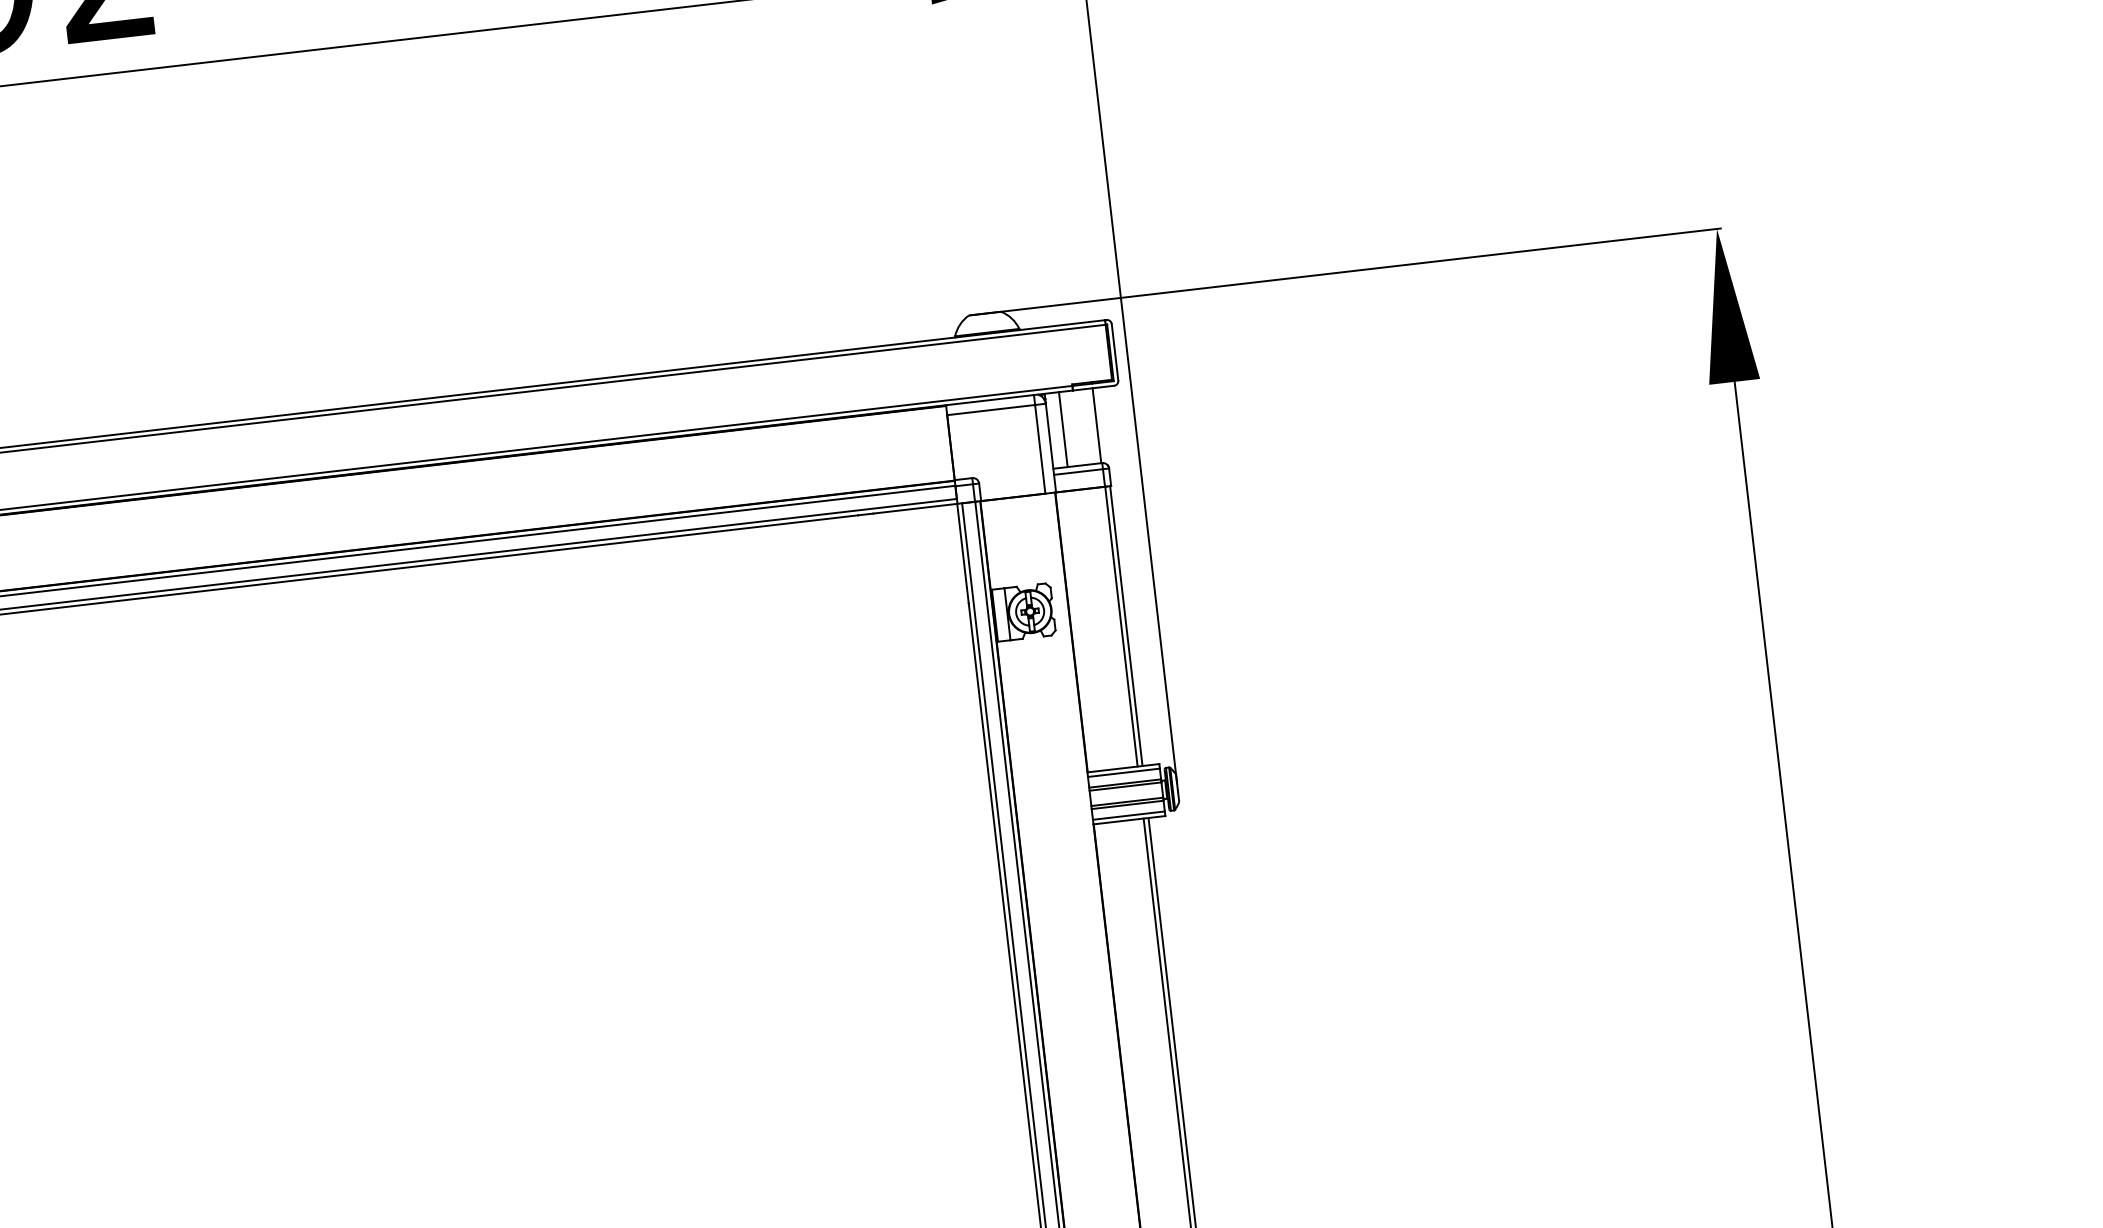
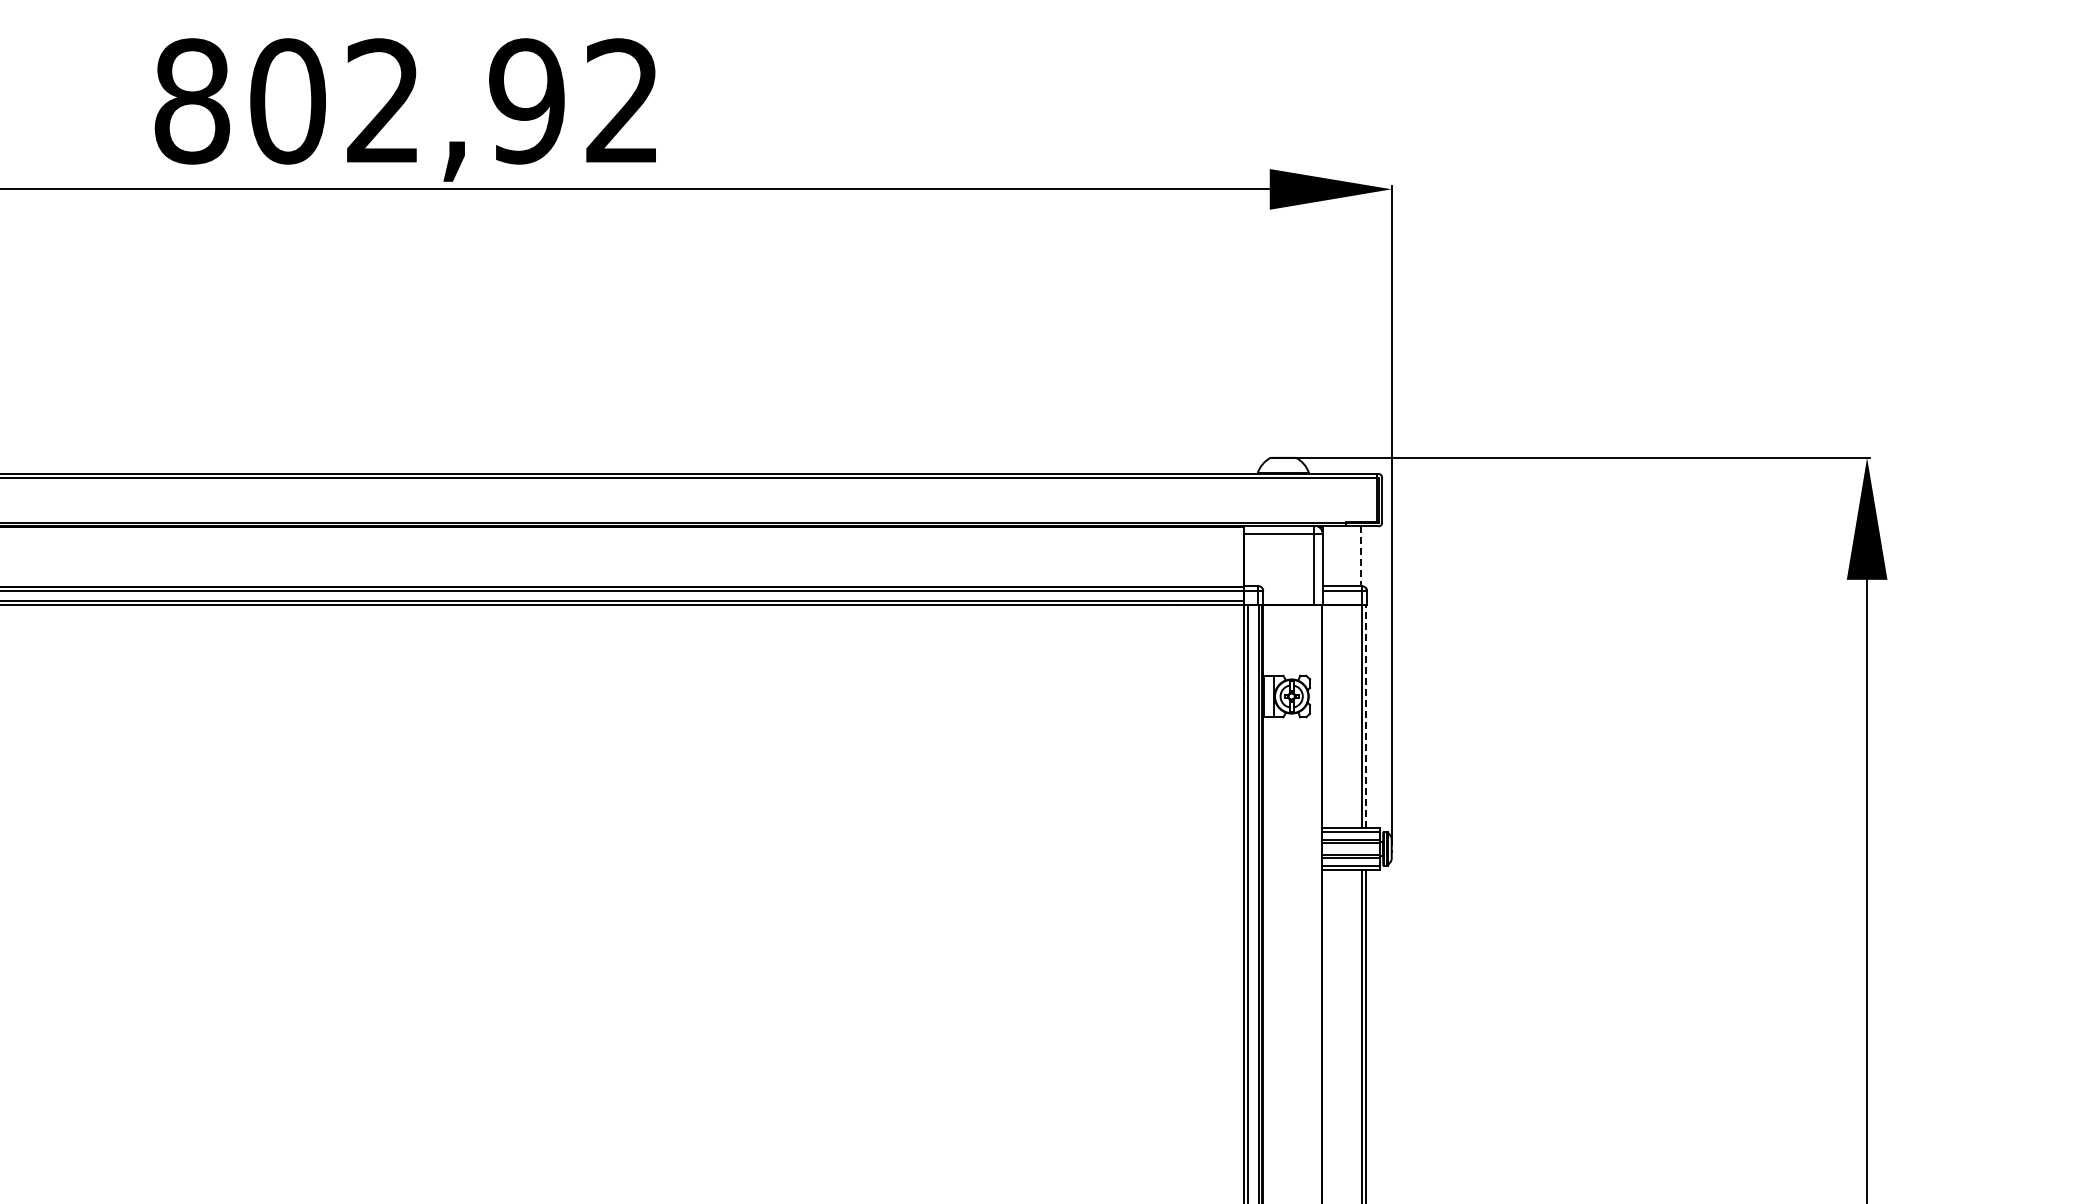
line: (1097, 425) -> (1361, 556), solid -> dashed
line: (1063, 429) -> (1334, 556), removed
line: (1126, 625) -> (1366, 716), solid -> dashed

